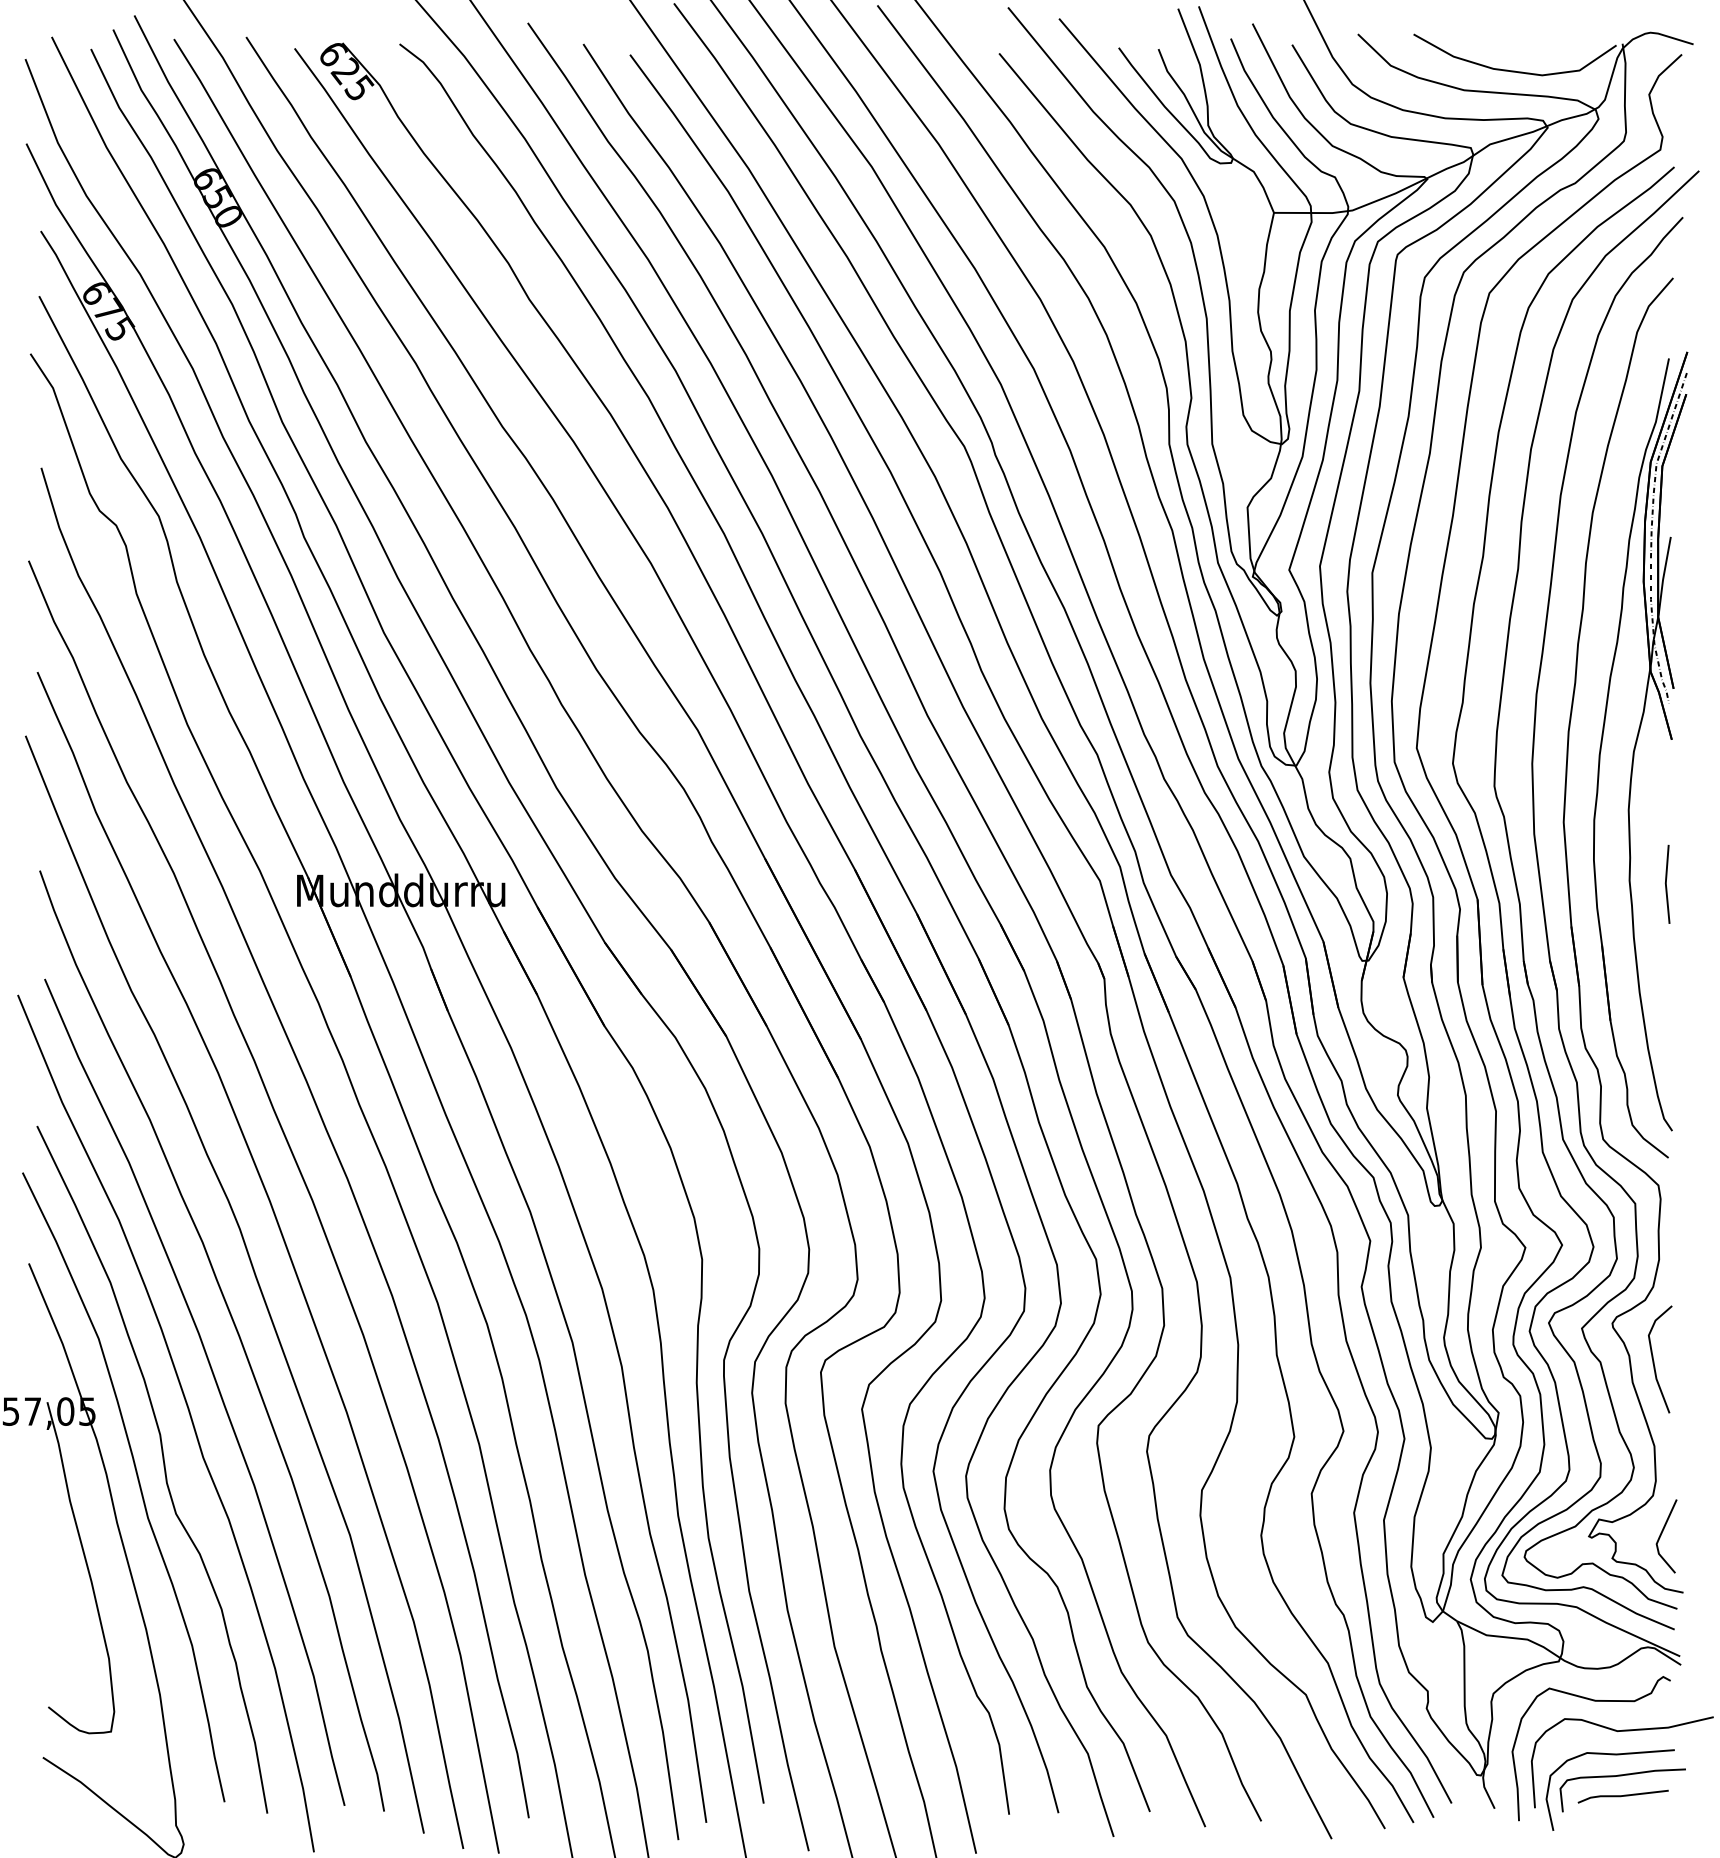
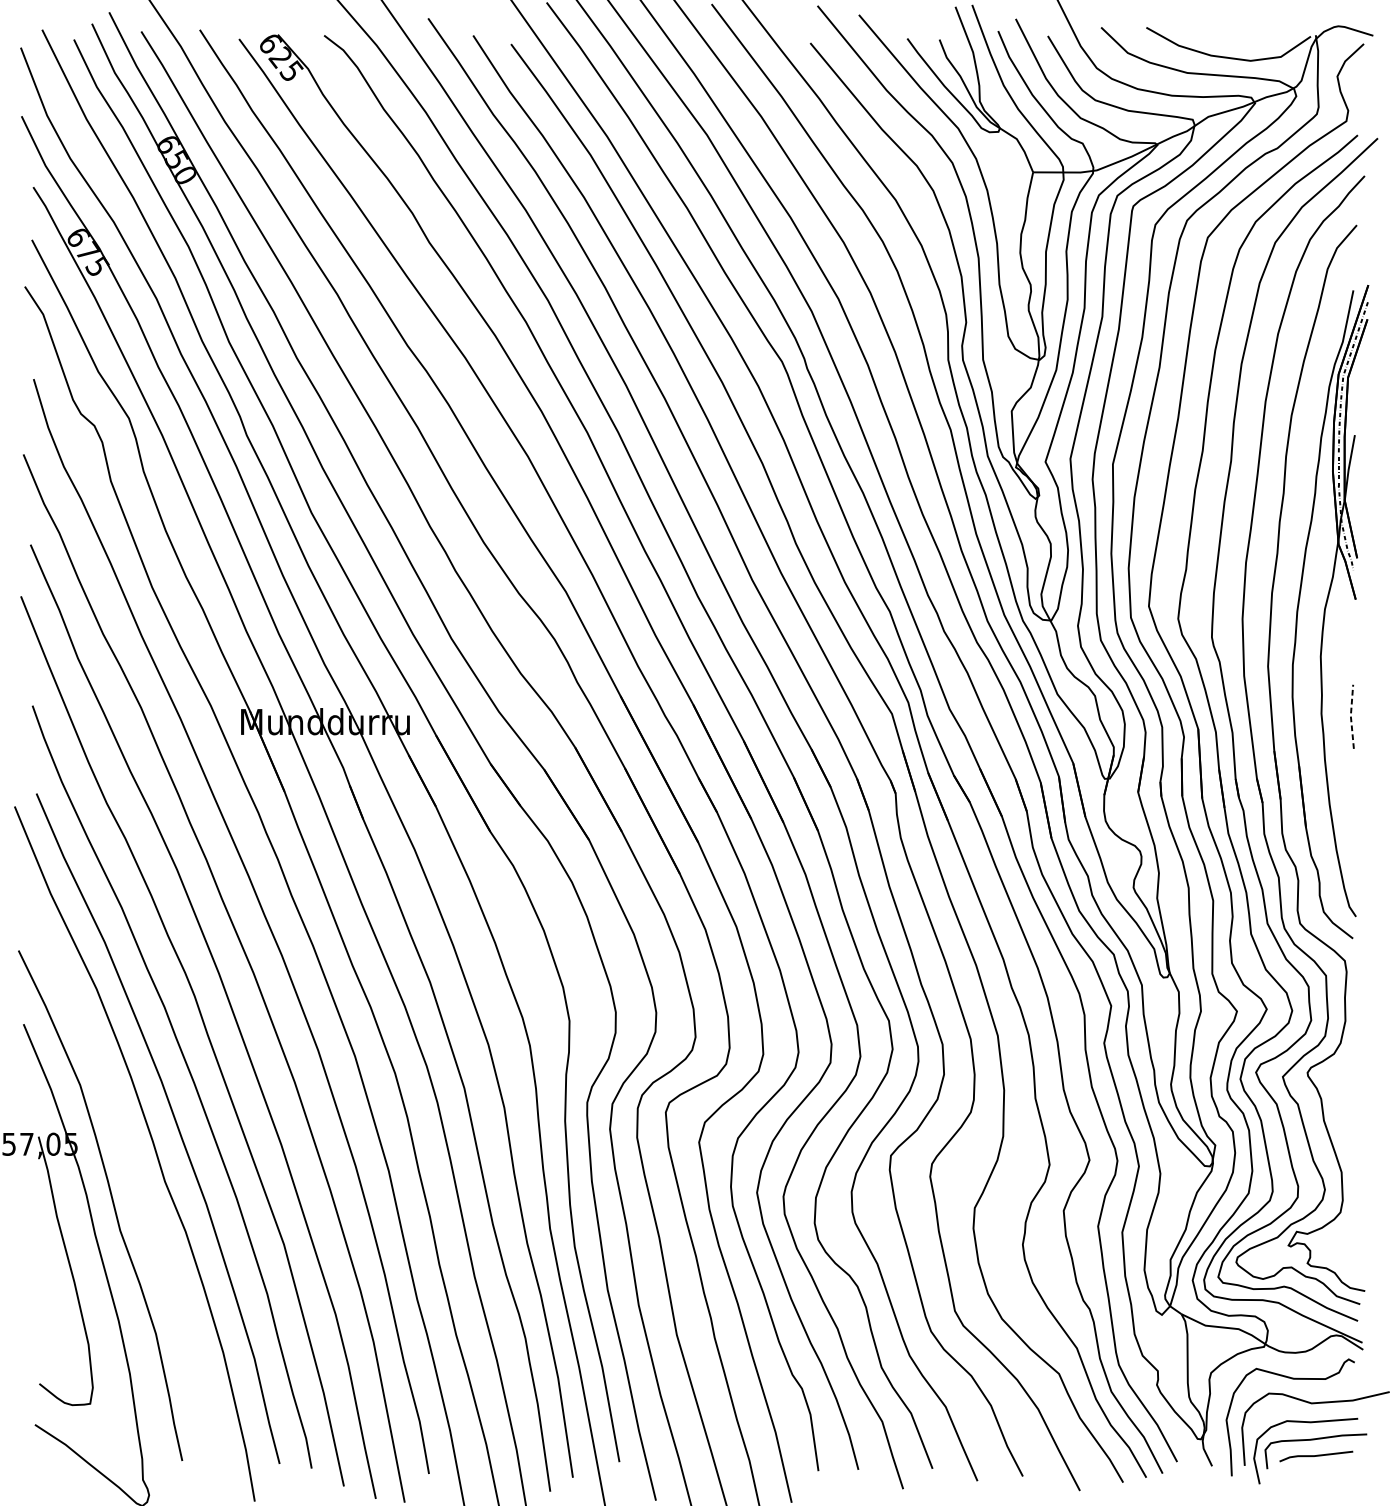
line: (1665, 883) -> (1350, 716), solid -> dashed
curve: (1654, 1360) -> (1341, 1102), removed
curve: (163, 1467) -> (132, 1189), removed
line: (1662, 1533) -> (1348, 1243), removed

